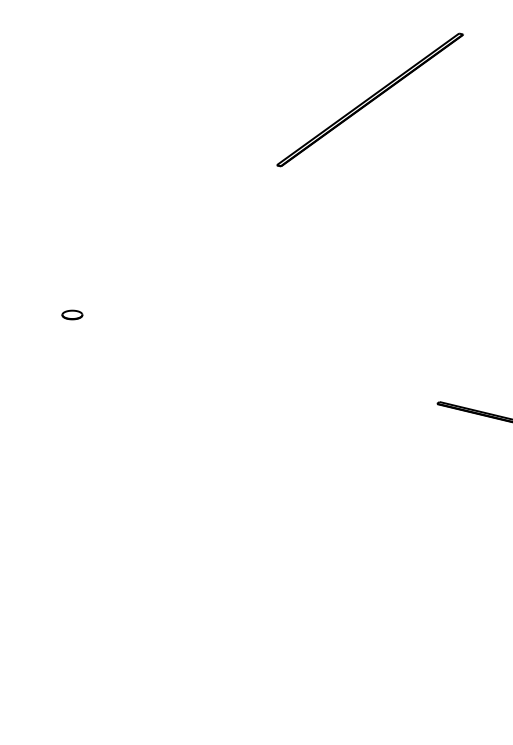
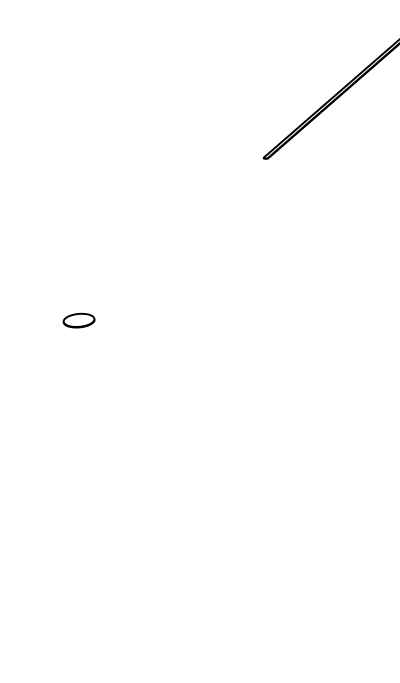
part: (72, 314) -> (79, 320), size x1.6

